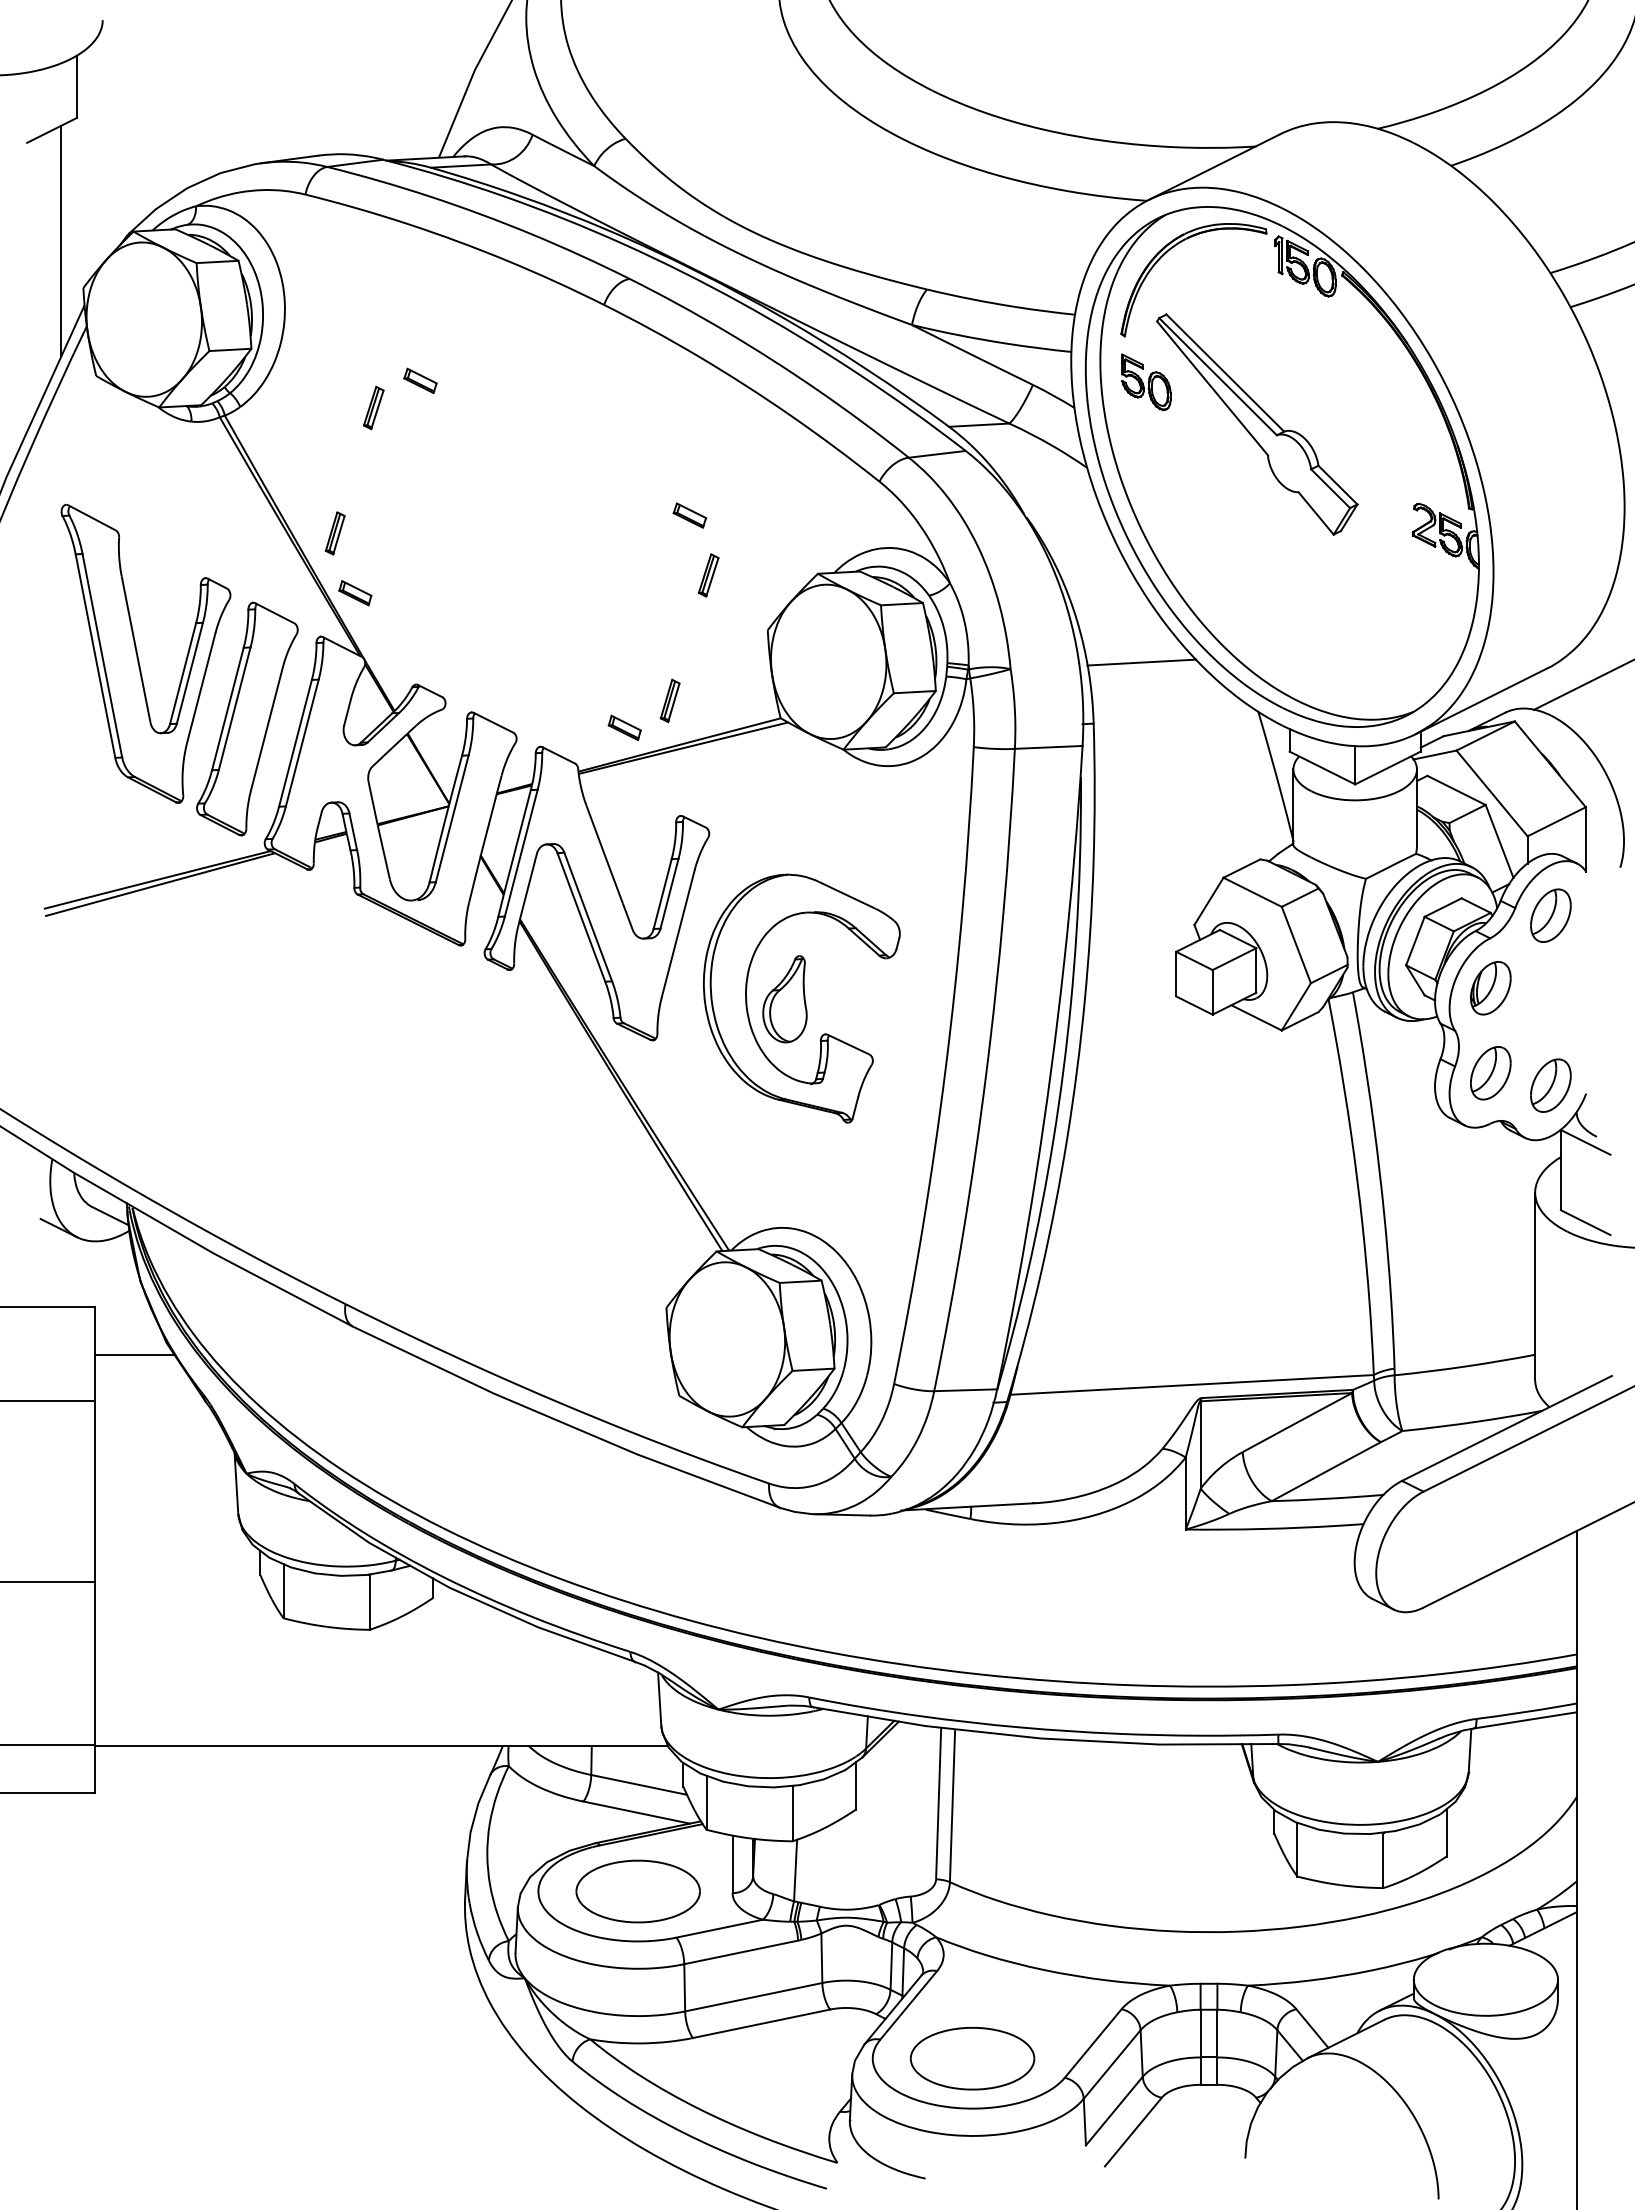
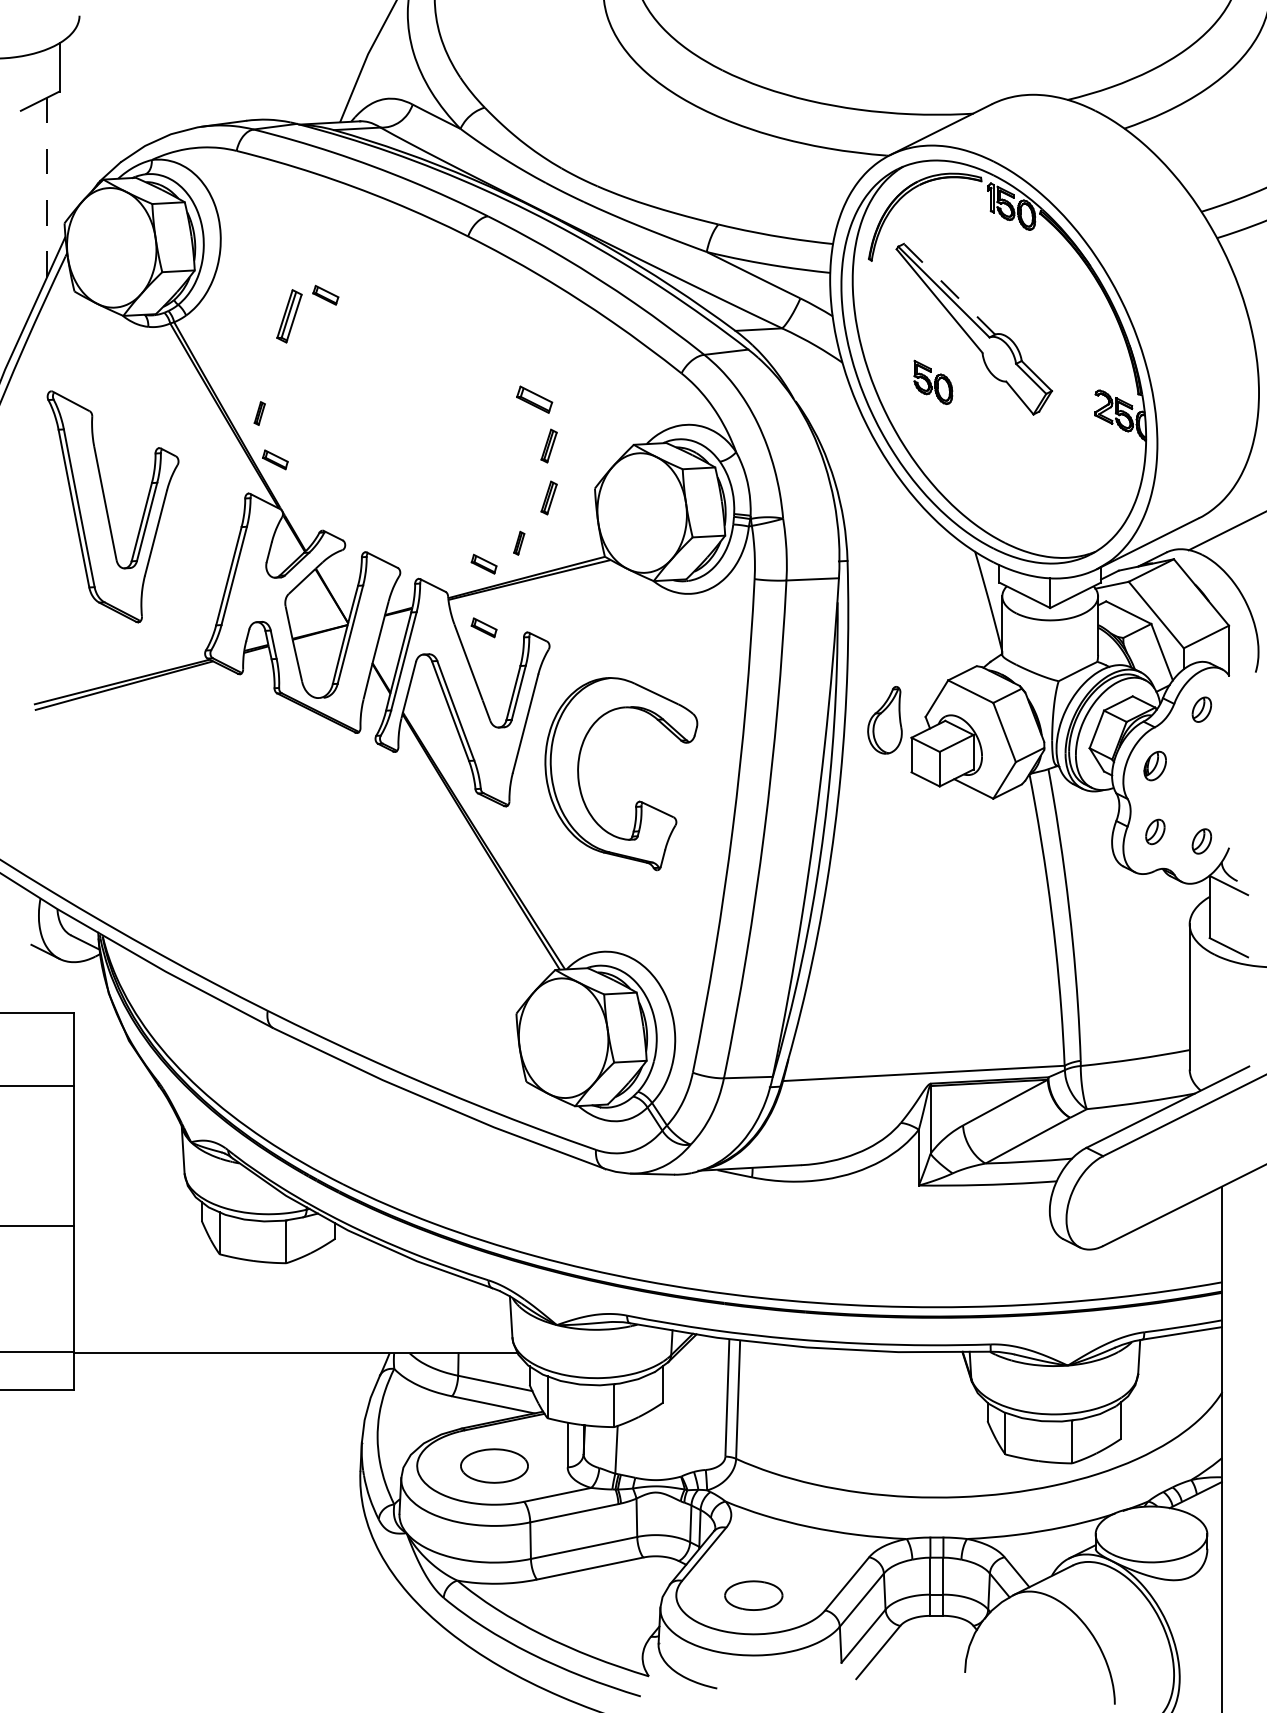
line: (61, 241) -> (47, 187), solid -> dashed
line: (1224, 372) -> (948, 288), solid -> dashed
part: (1146, 382) -> (933, 382), moved
part: (373, 407) -> (289, 315), size x1.6
part: (689, 515) -> (534, 399), size x1.4
part: (335, 533) -> (259, 413), size x0.7
part: (708, 642) -> (549, 498), added
line: (1141, 662) -> (884, 513), removed
part: (669, 700) -> (518, 543), size x0.7
part: (247, 718) -> (191, 556), removed
part: (624, 809) -> (483, 627), added
part: (1550, 915) -> (1201, 709), size x0.6
part: (1490, 988) -> (1155, 766), size x0.7
part: (784, 999) -> (884, 720), moved
part: (1490, 1073) -> (1155, 832), size x0.6
part: (1550, 1085) -> (1201, 841), size x0.6
line: (134, 1354) -> (104, 1049), removed
part: (637, 1891) -> (494, 1466), size x0.7
part: (972, 2058) -> (753, 1595), size x0.6

